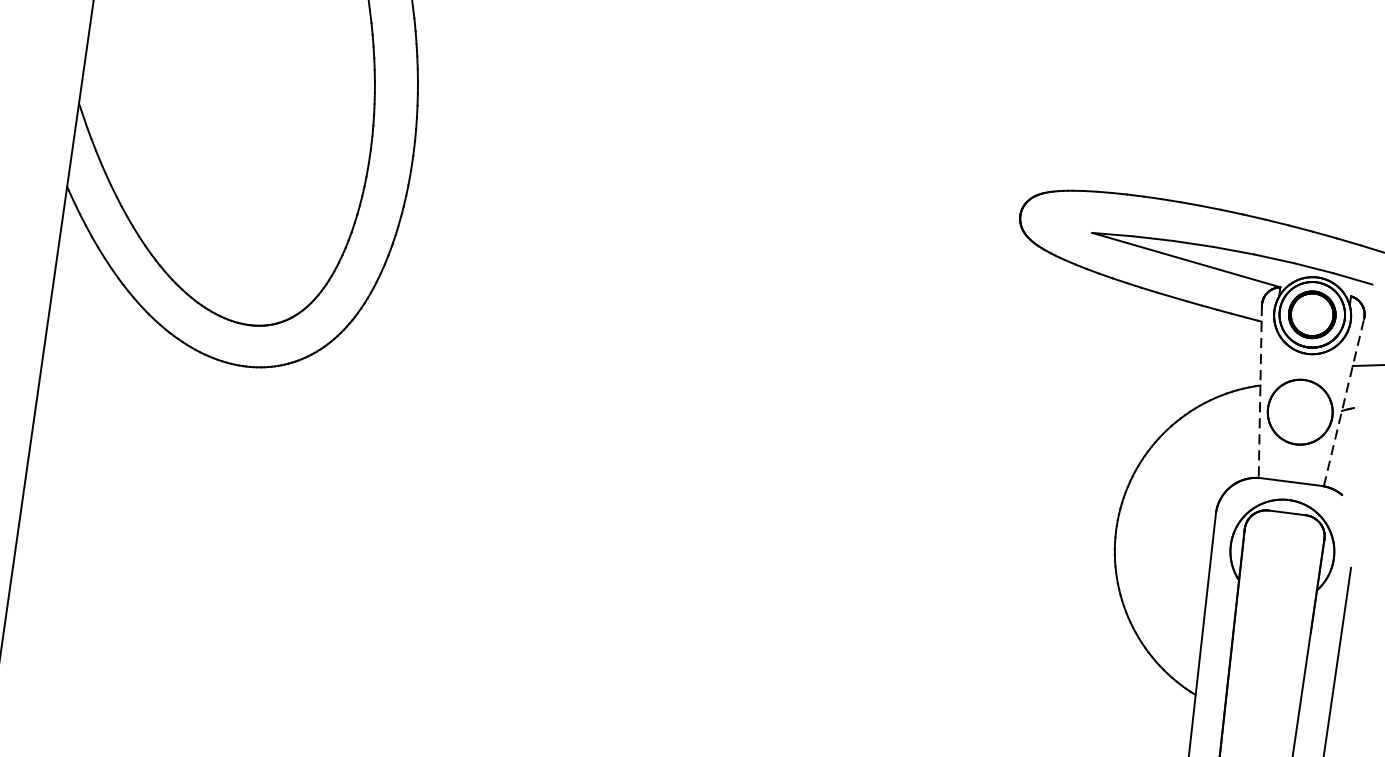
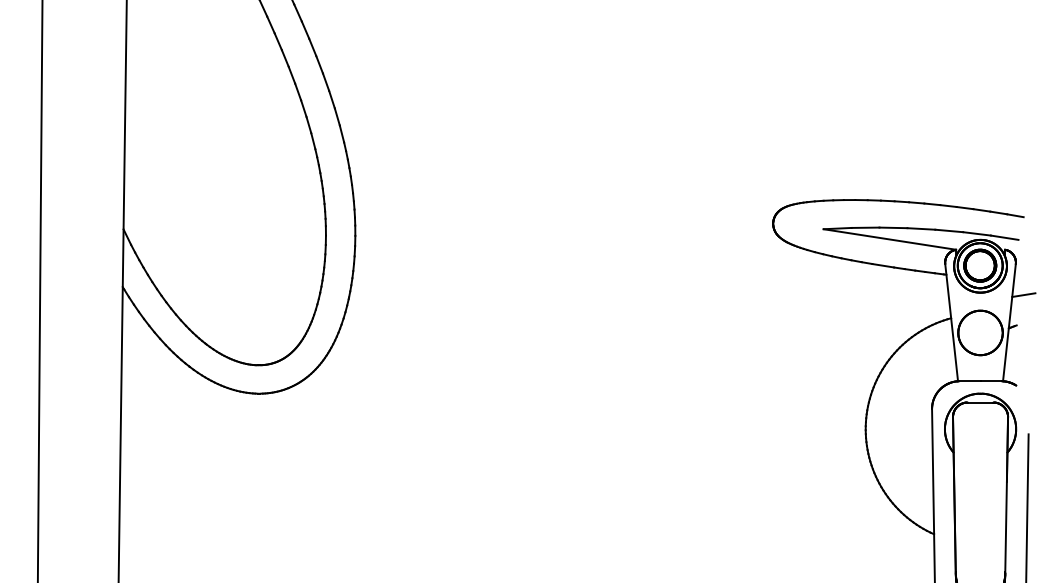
line: (1260, 391) -> (951, 322), dashed -> solid
line: (1344, 402) -> (1009, 322), dashed -> solid

